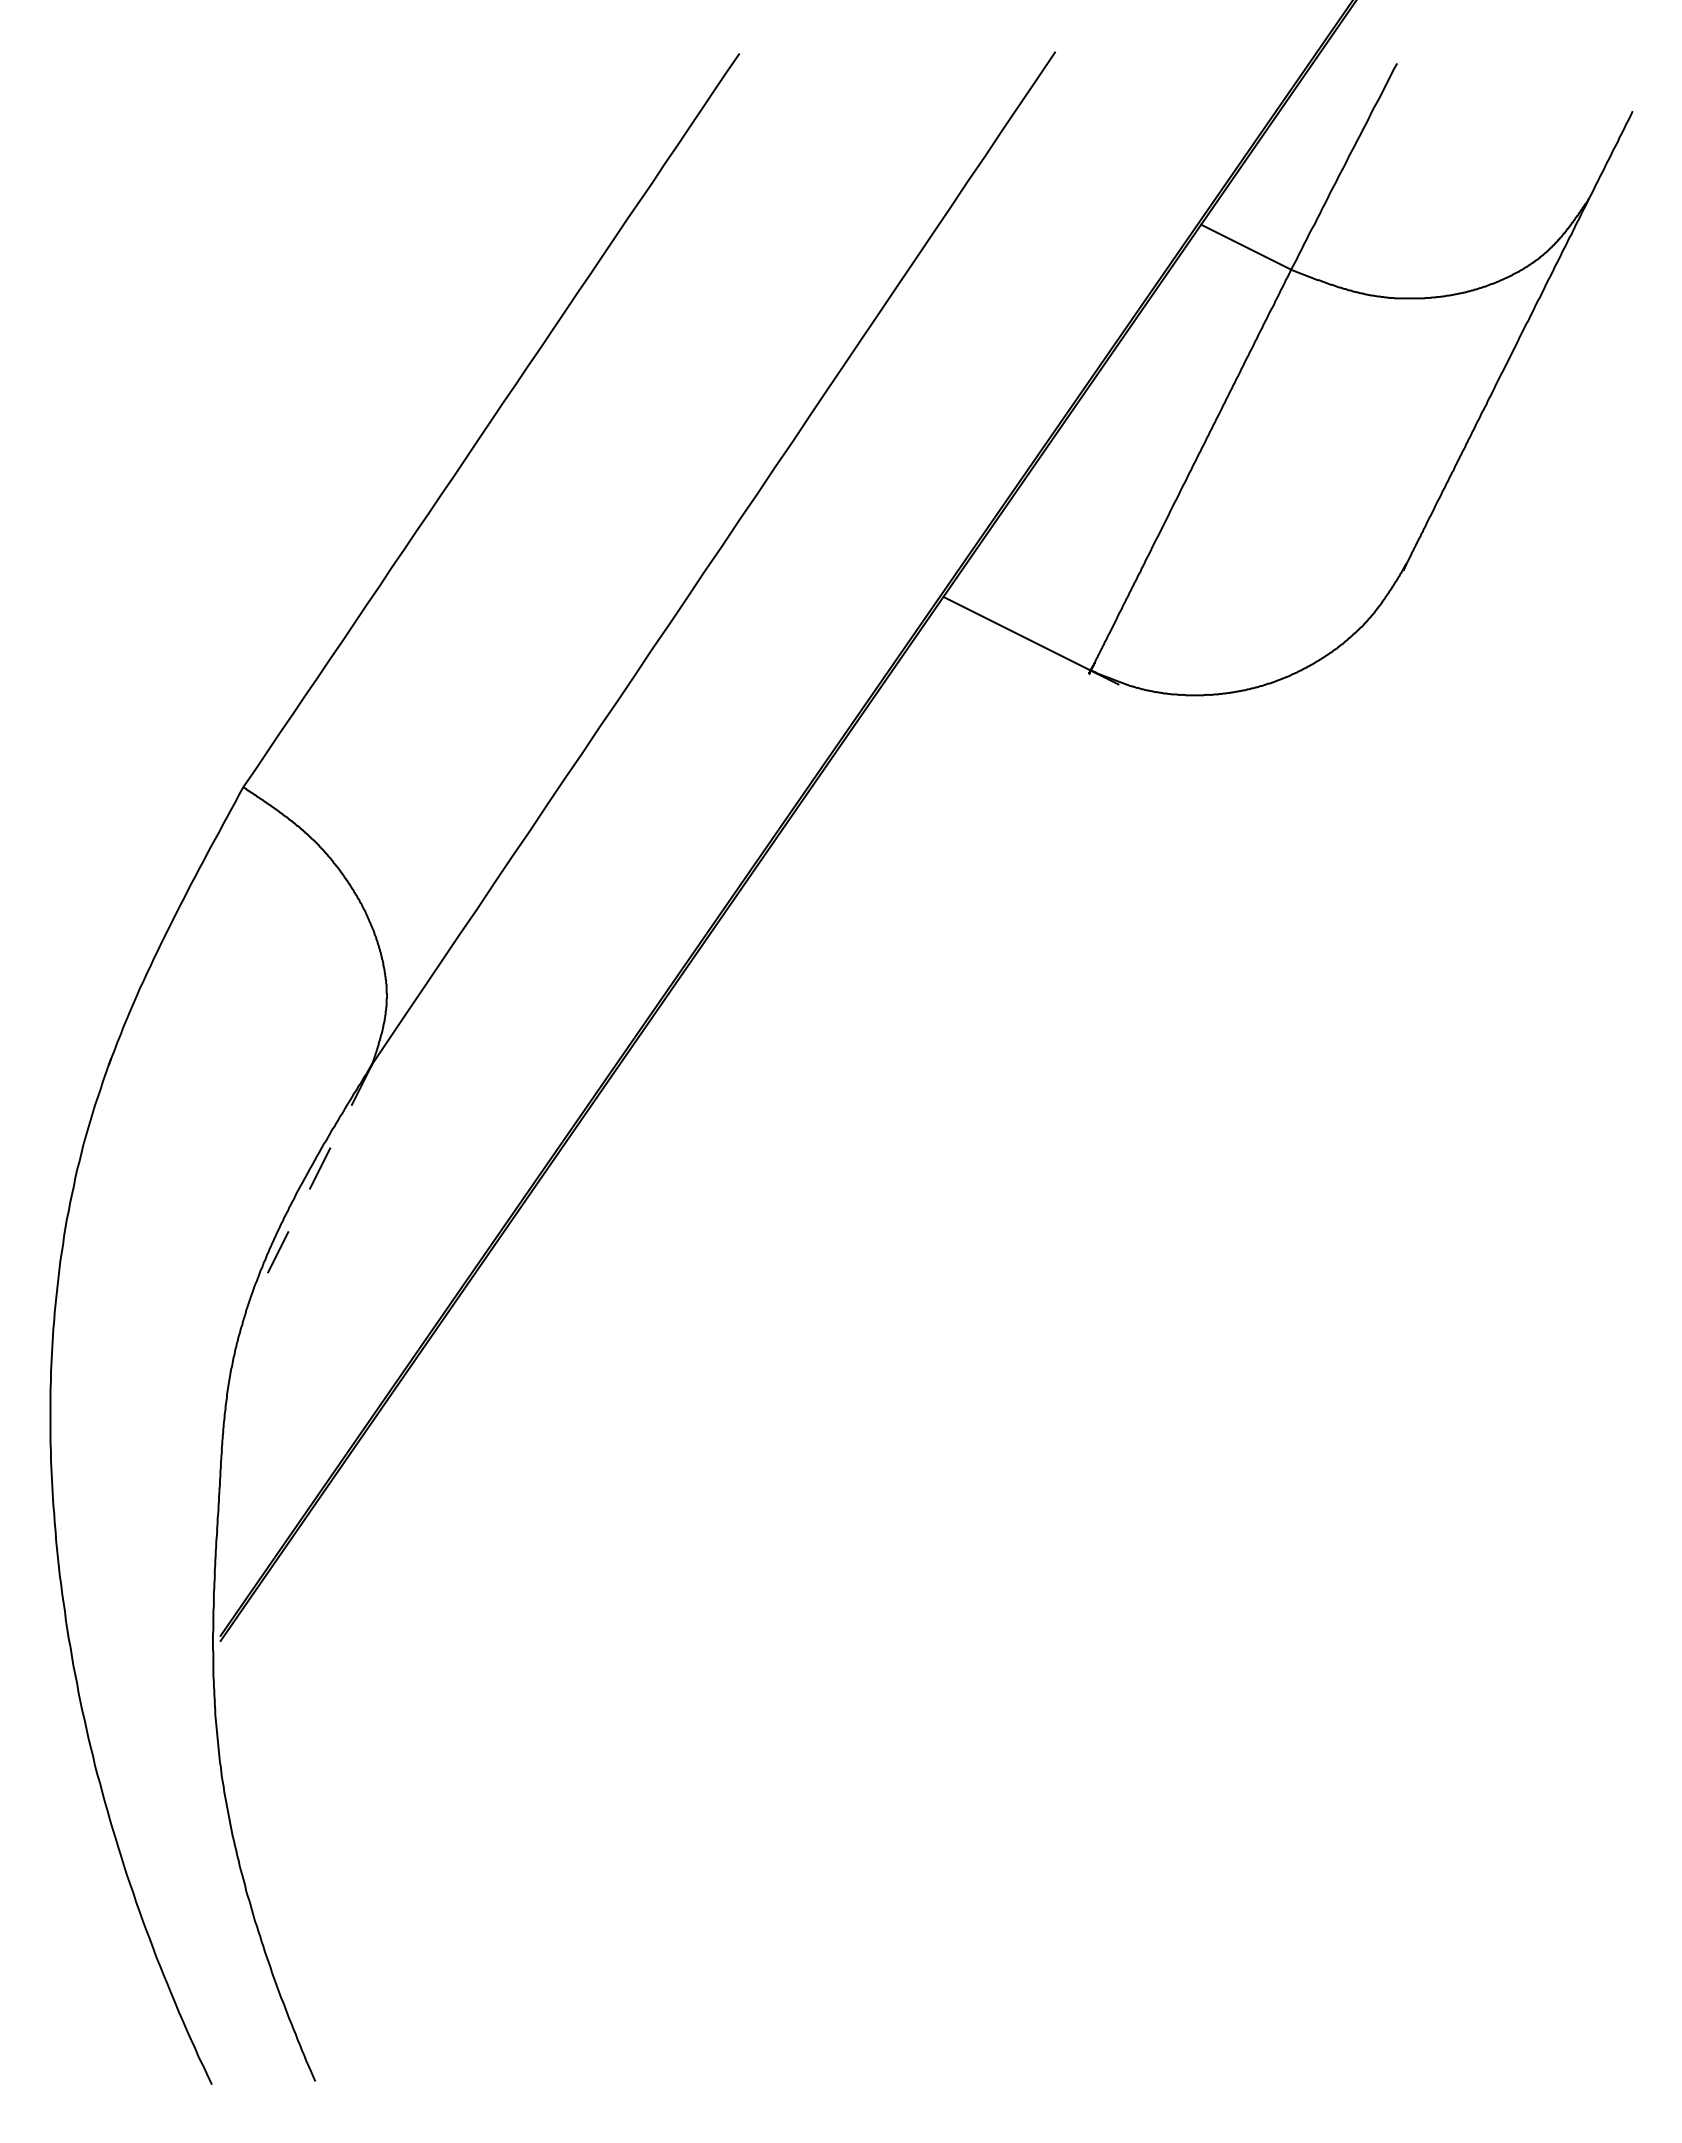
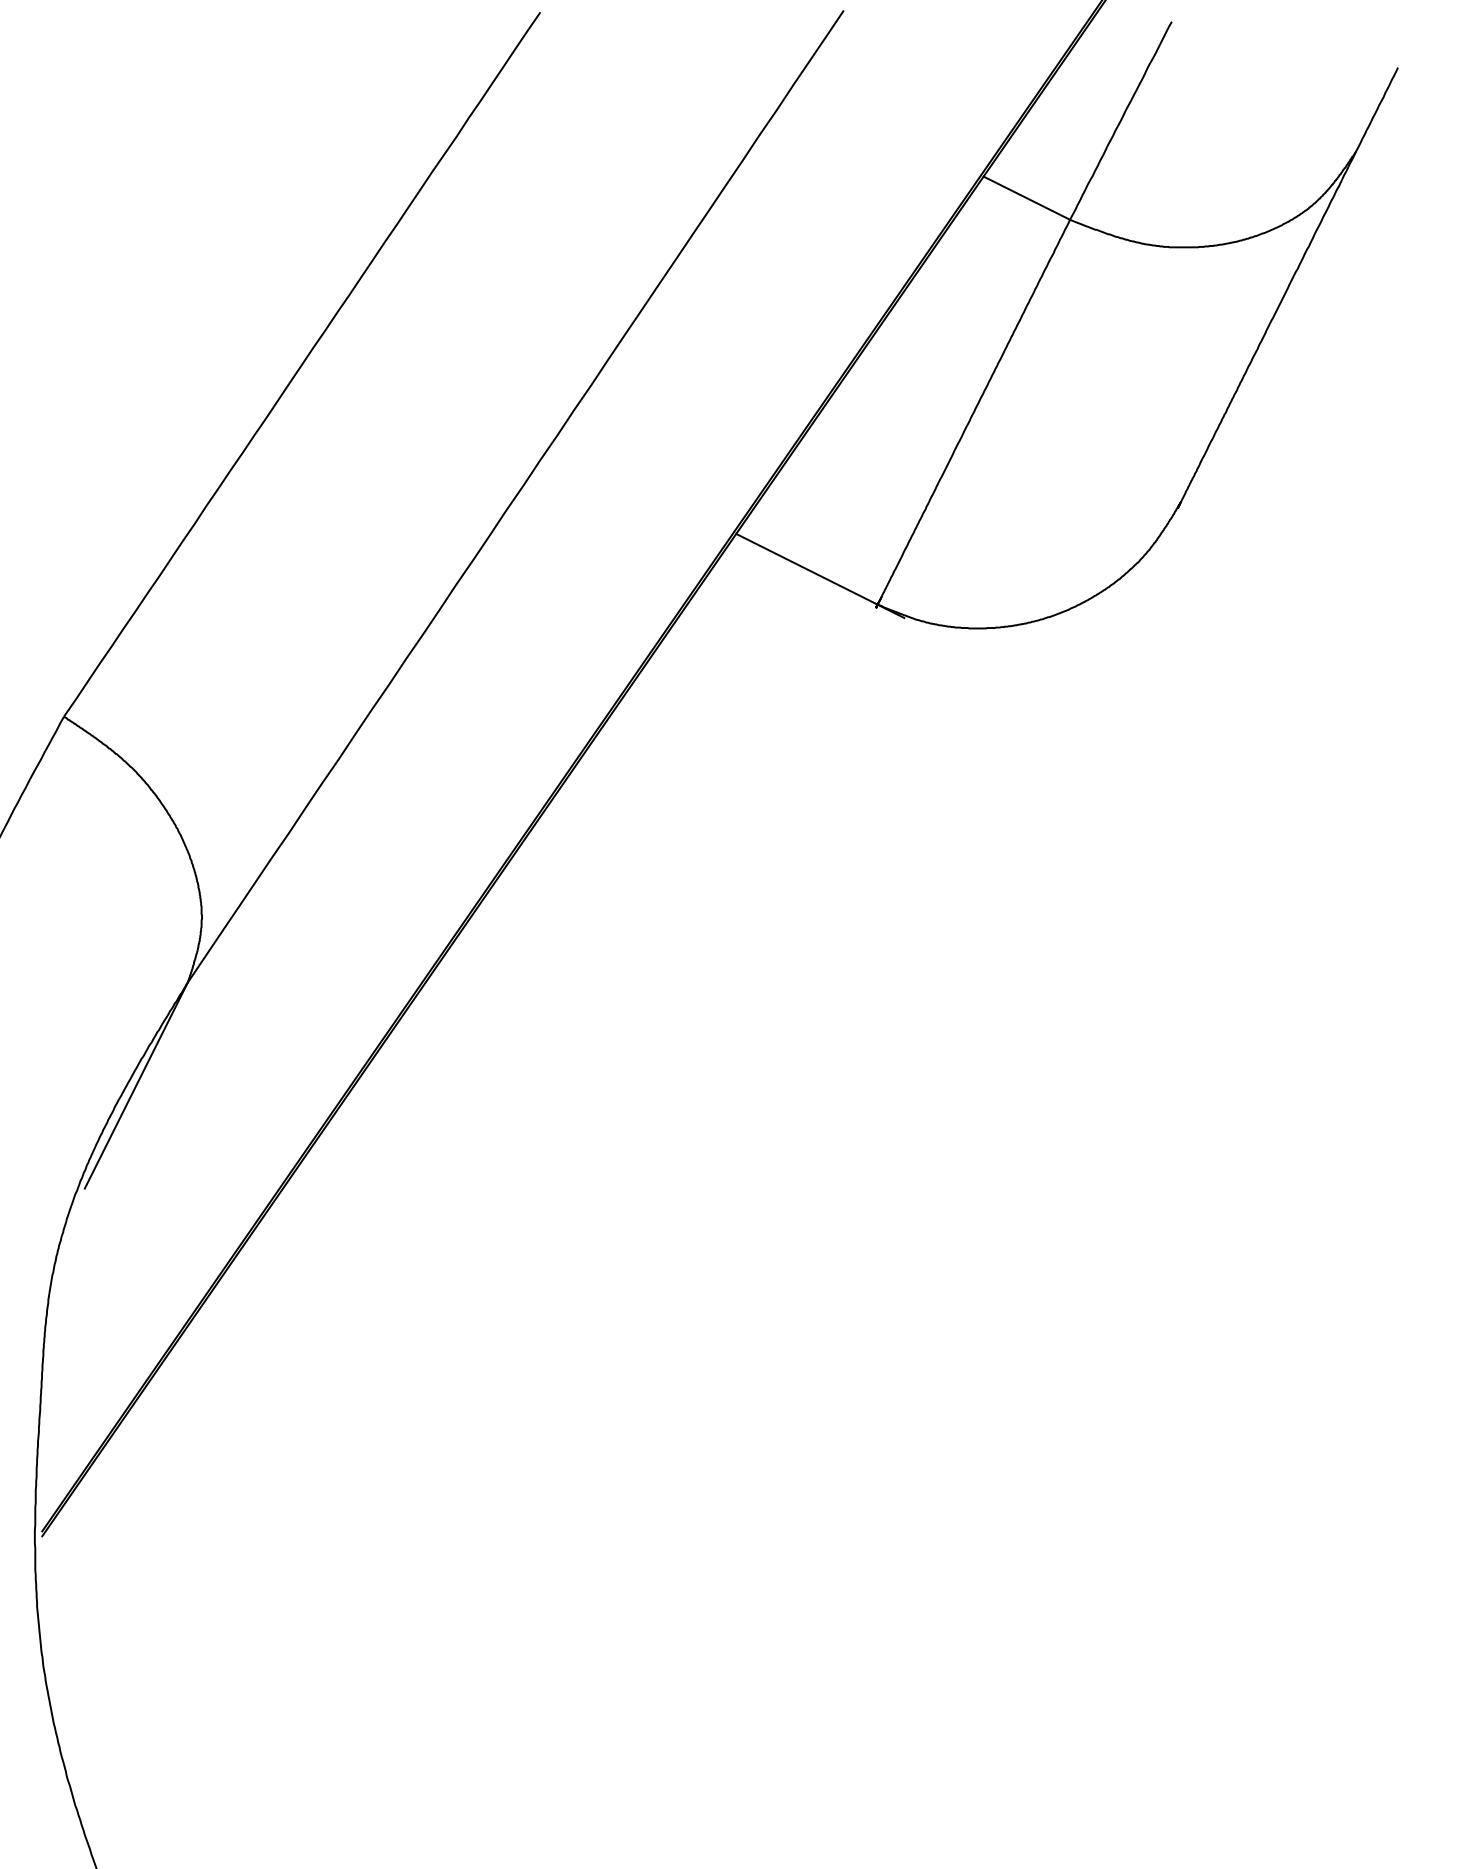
line: (318, 1171) -> (136, 1085), dashed -> solid

